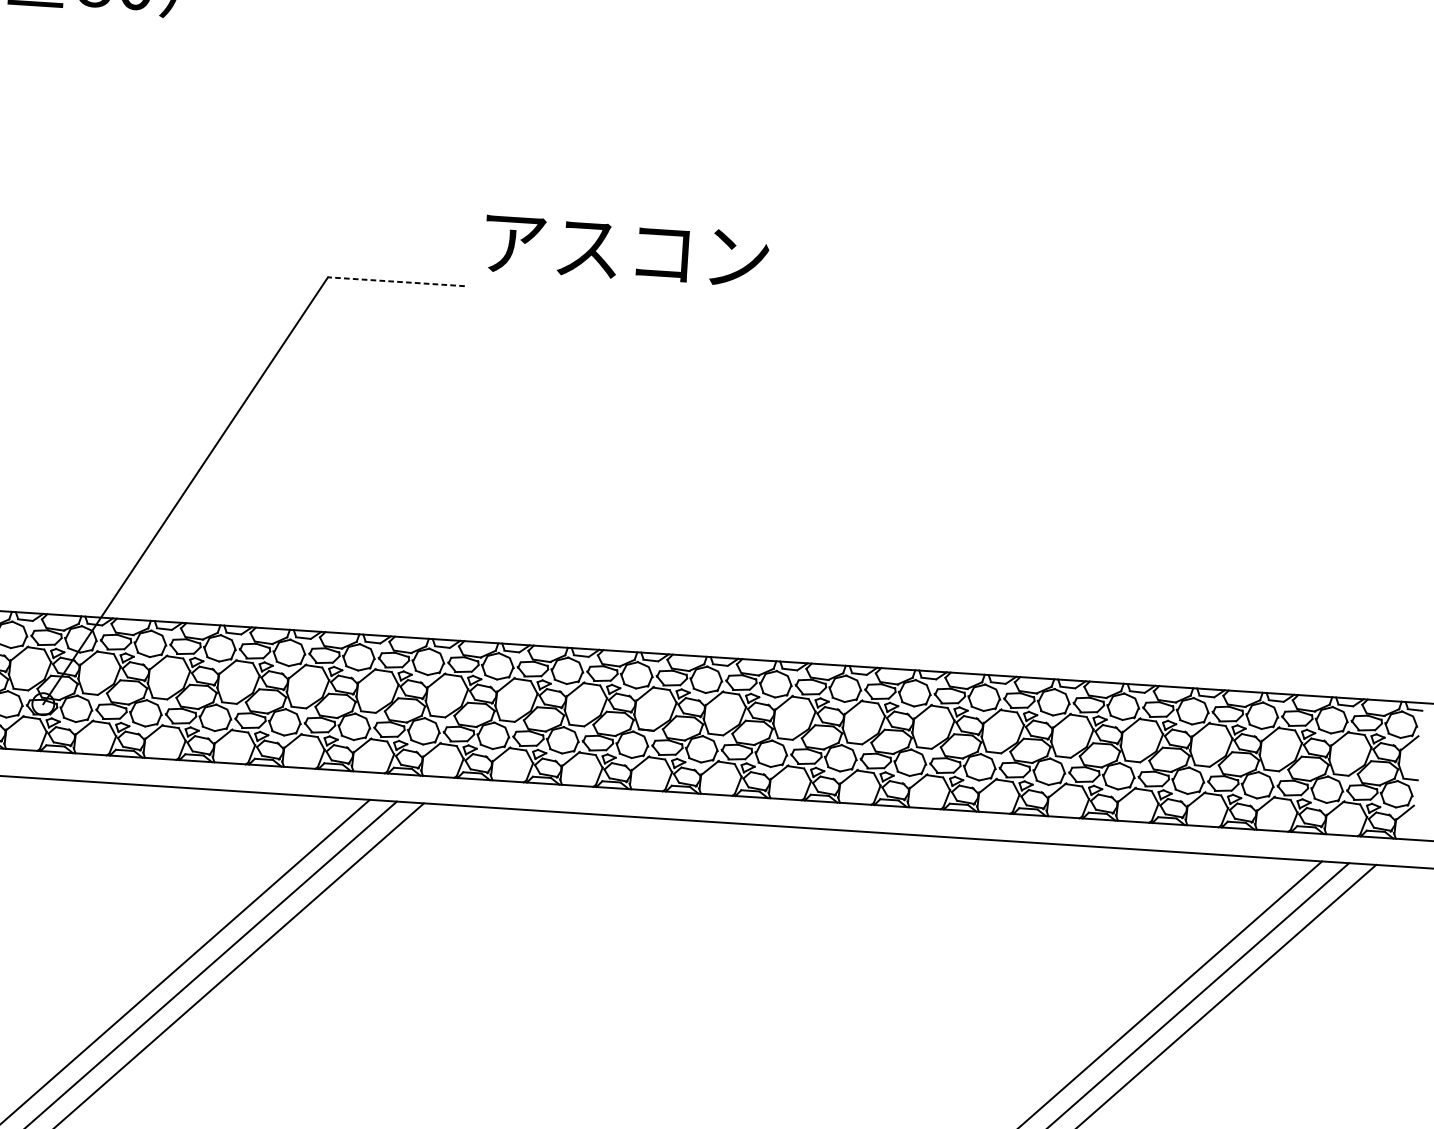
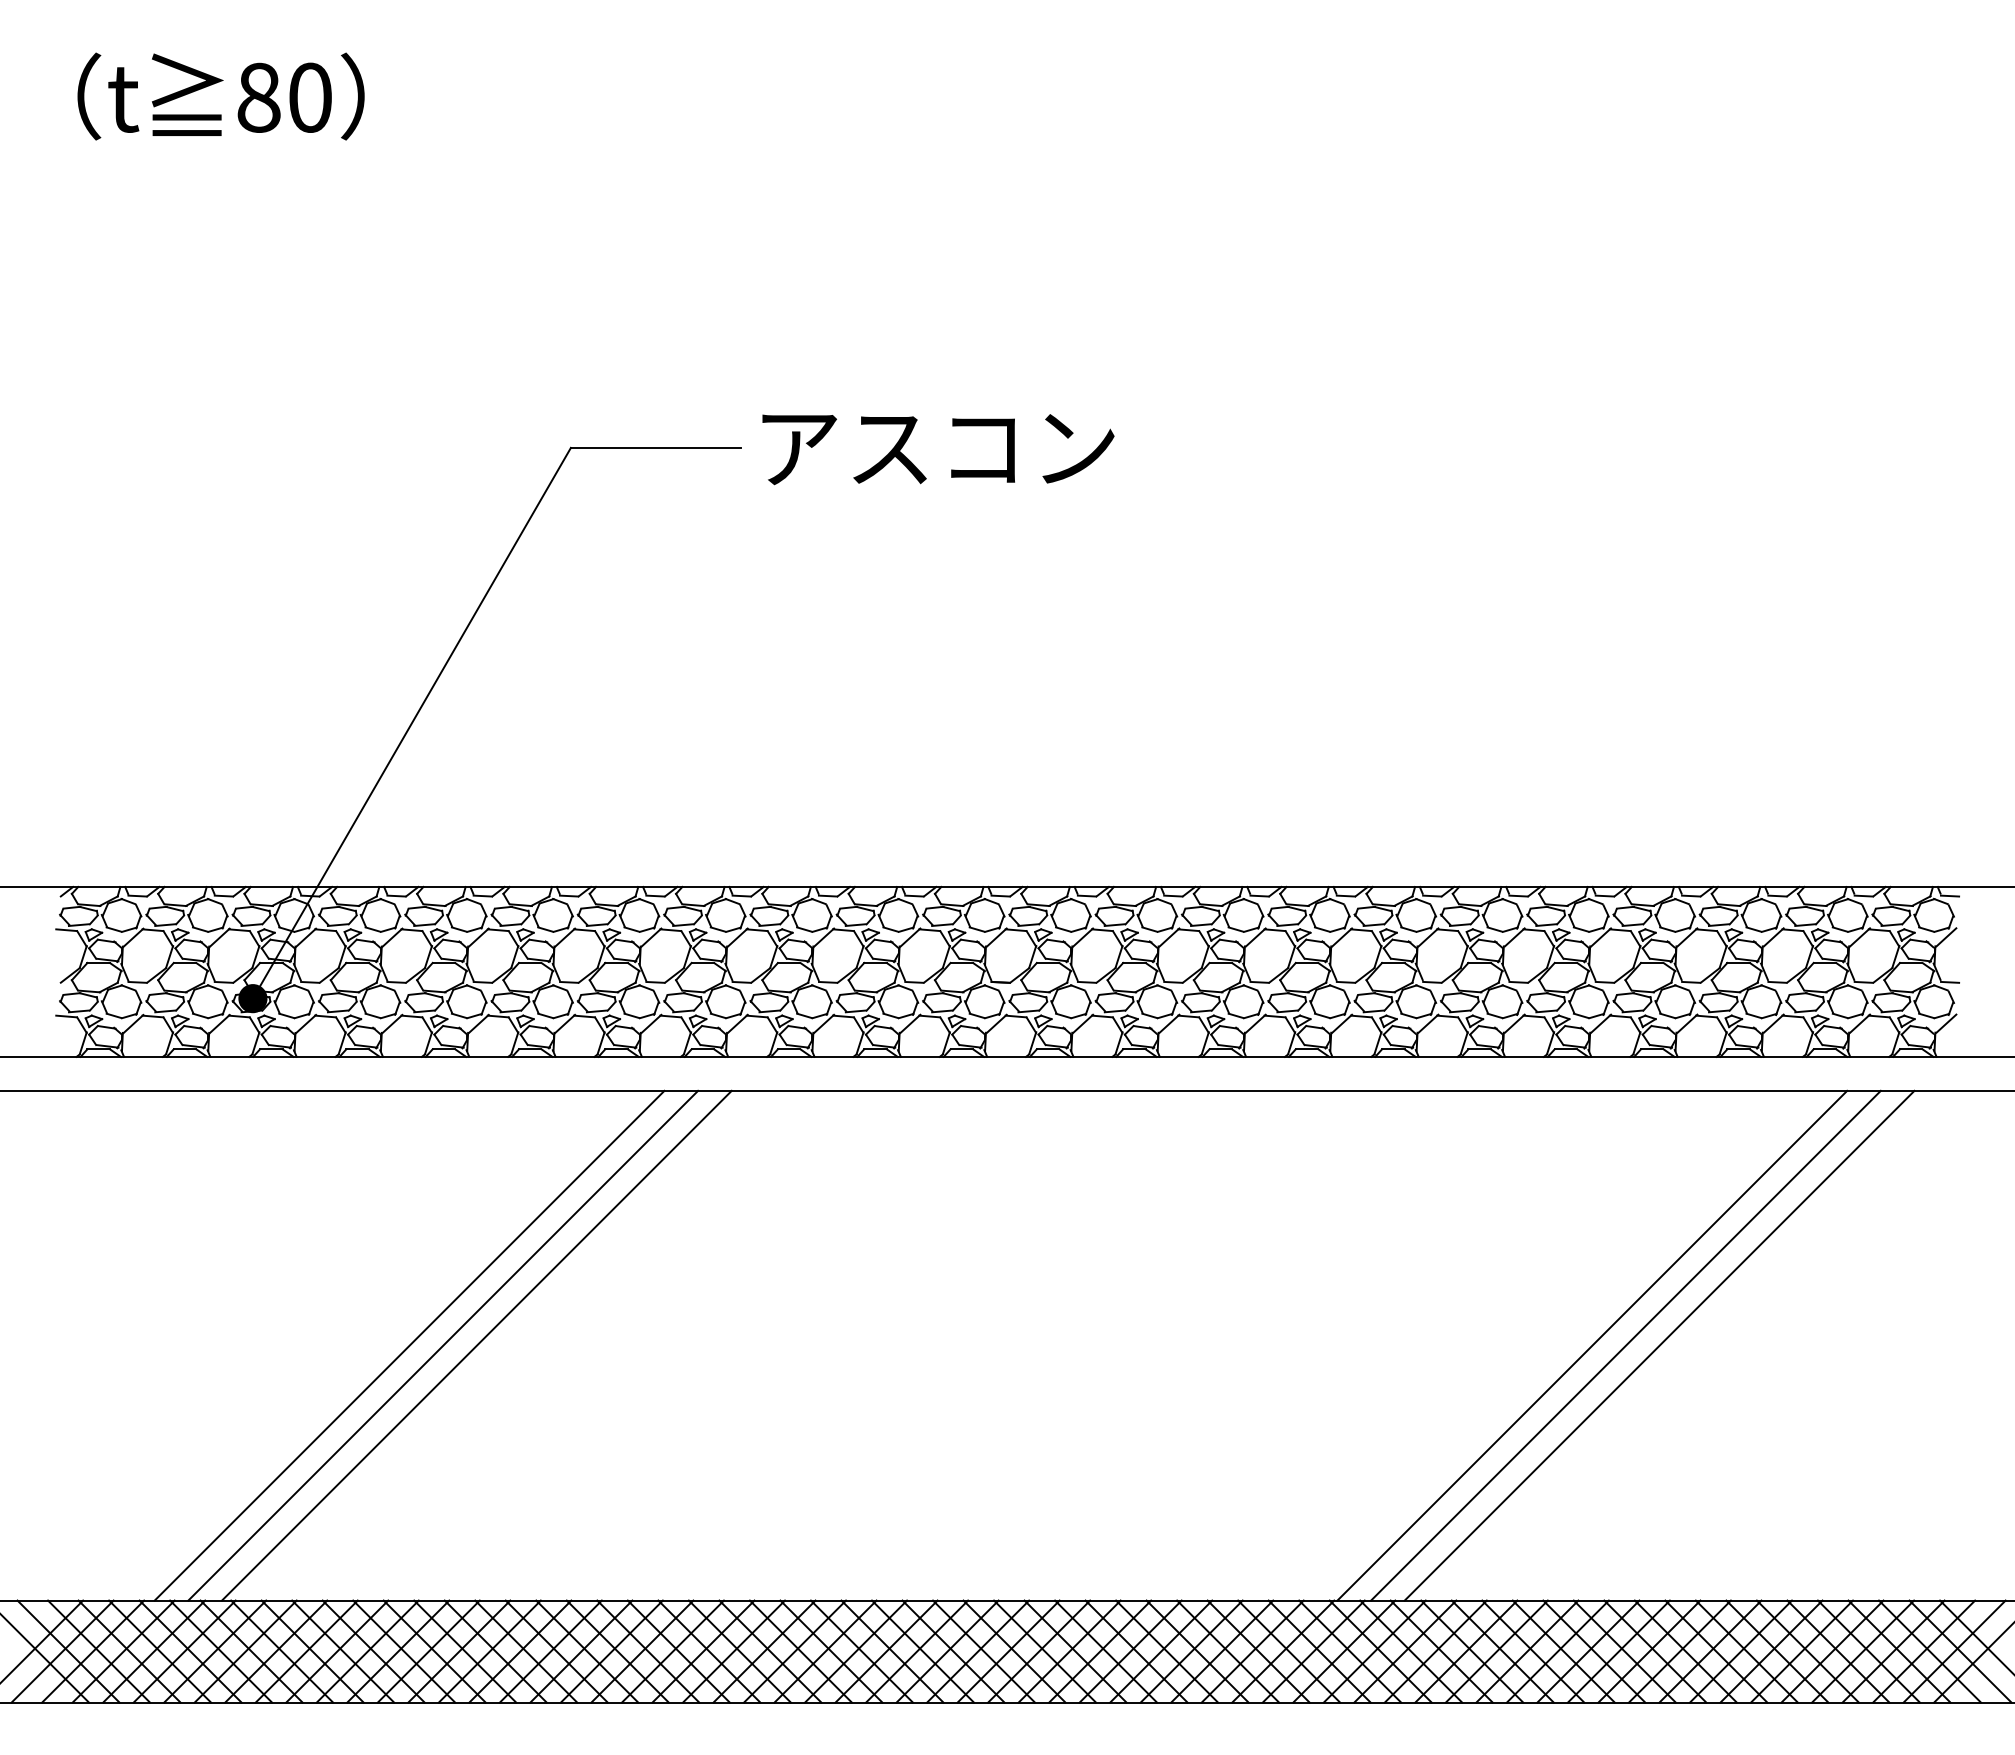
text: (626, 251) -> (938, 449), moved
line: (396, 281) -> (655, 447), dashed -> solid
fill: (42, 704) -> (252, 998), added

